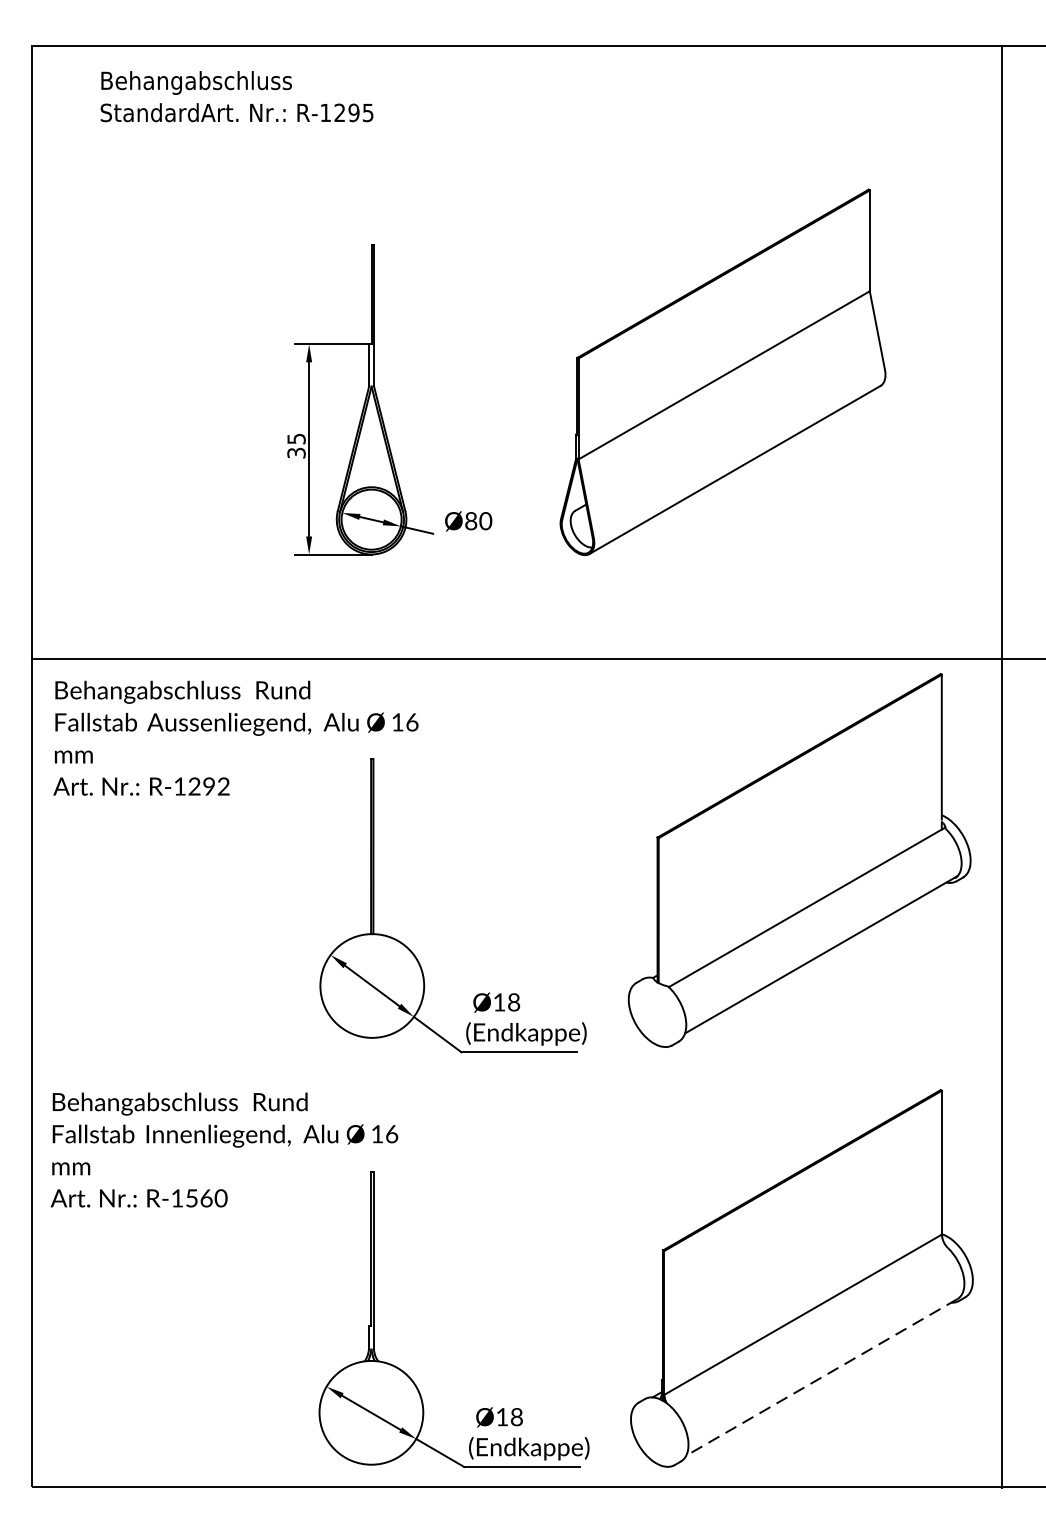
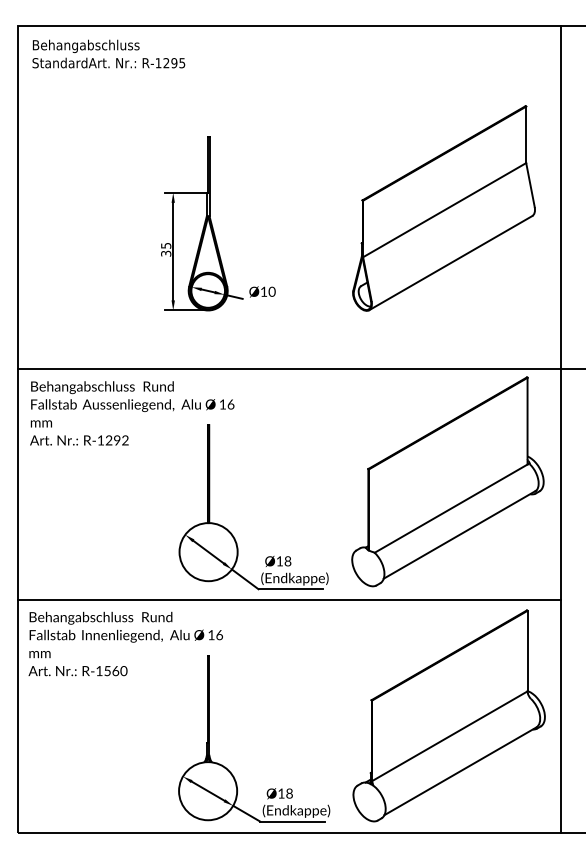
text: (236, 95) -> (108, 53), moved
part: (722, 372) -> (443, 208), moved
text: (470, 520) -> (263, 291), Ø80 -> Ø10
line: (516, 1072) -> (289, 600), added
line: (822, 1377) -> (460, 771), dashed -> solid

